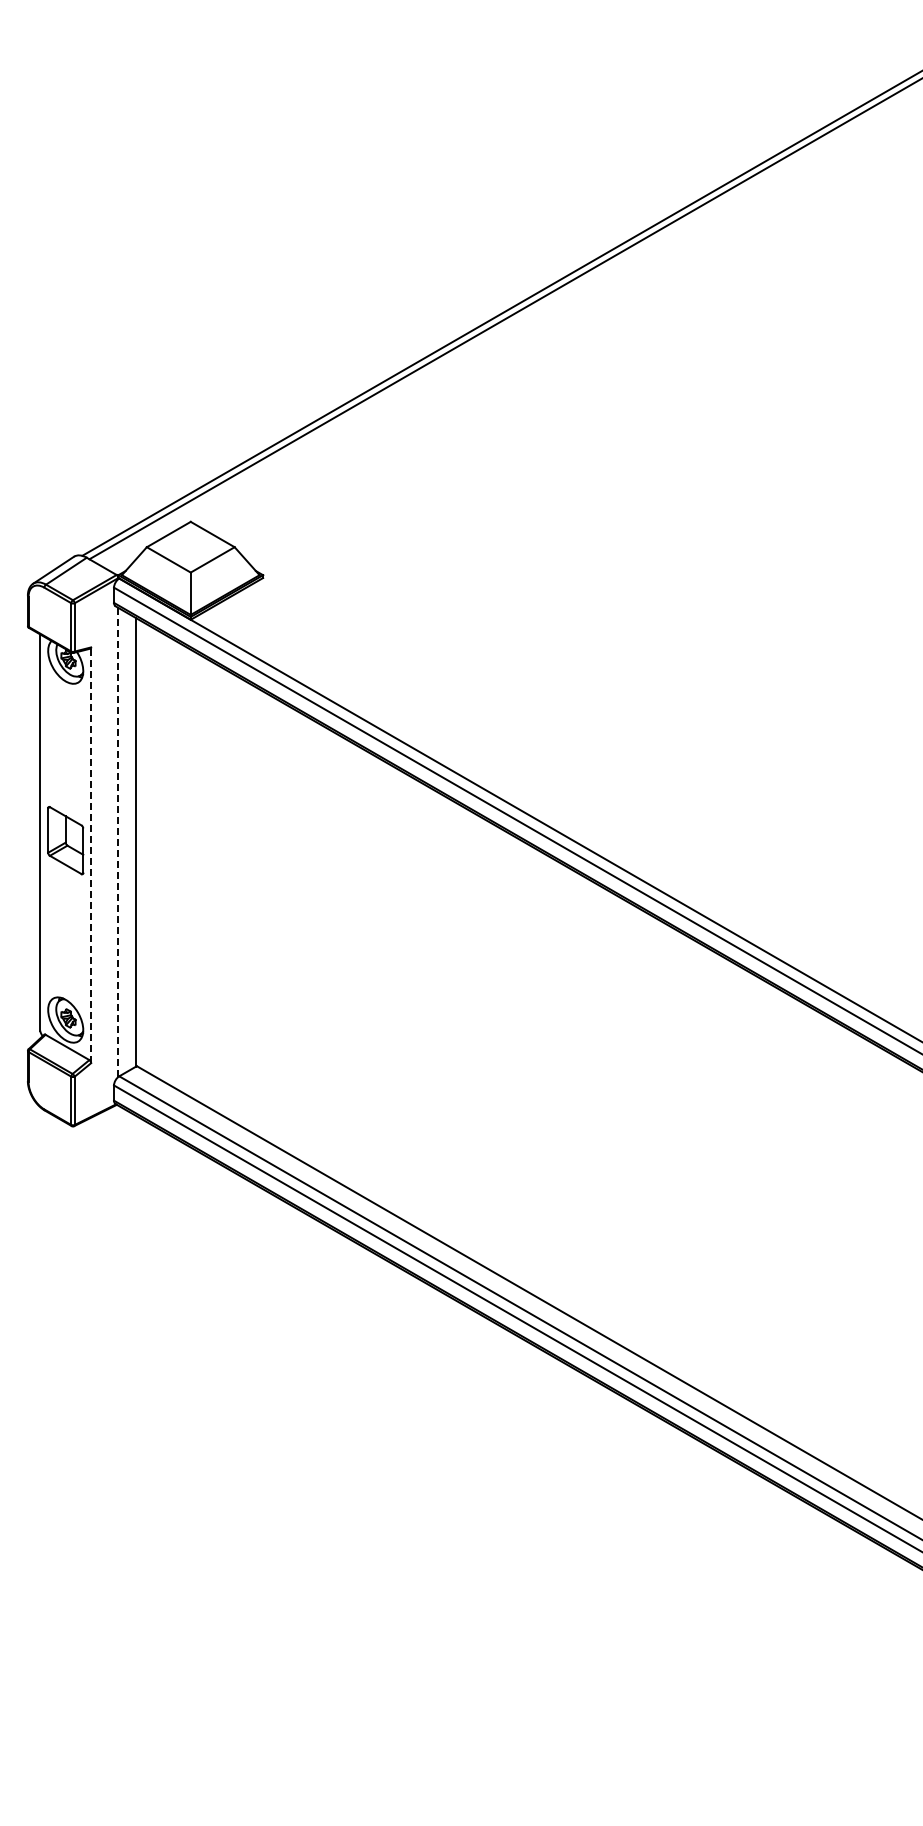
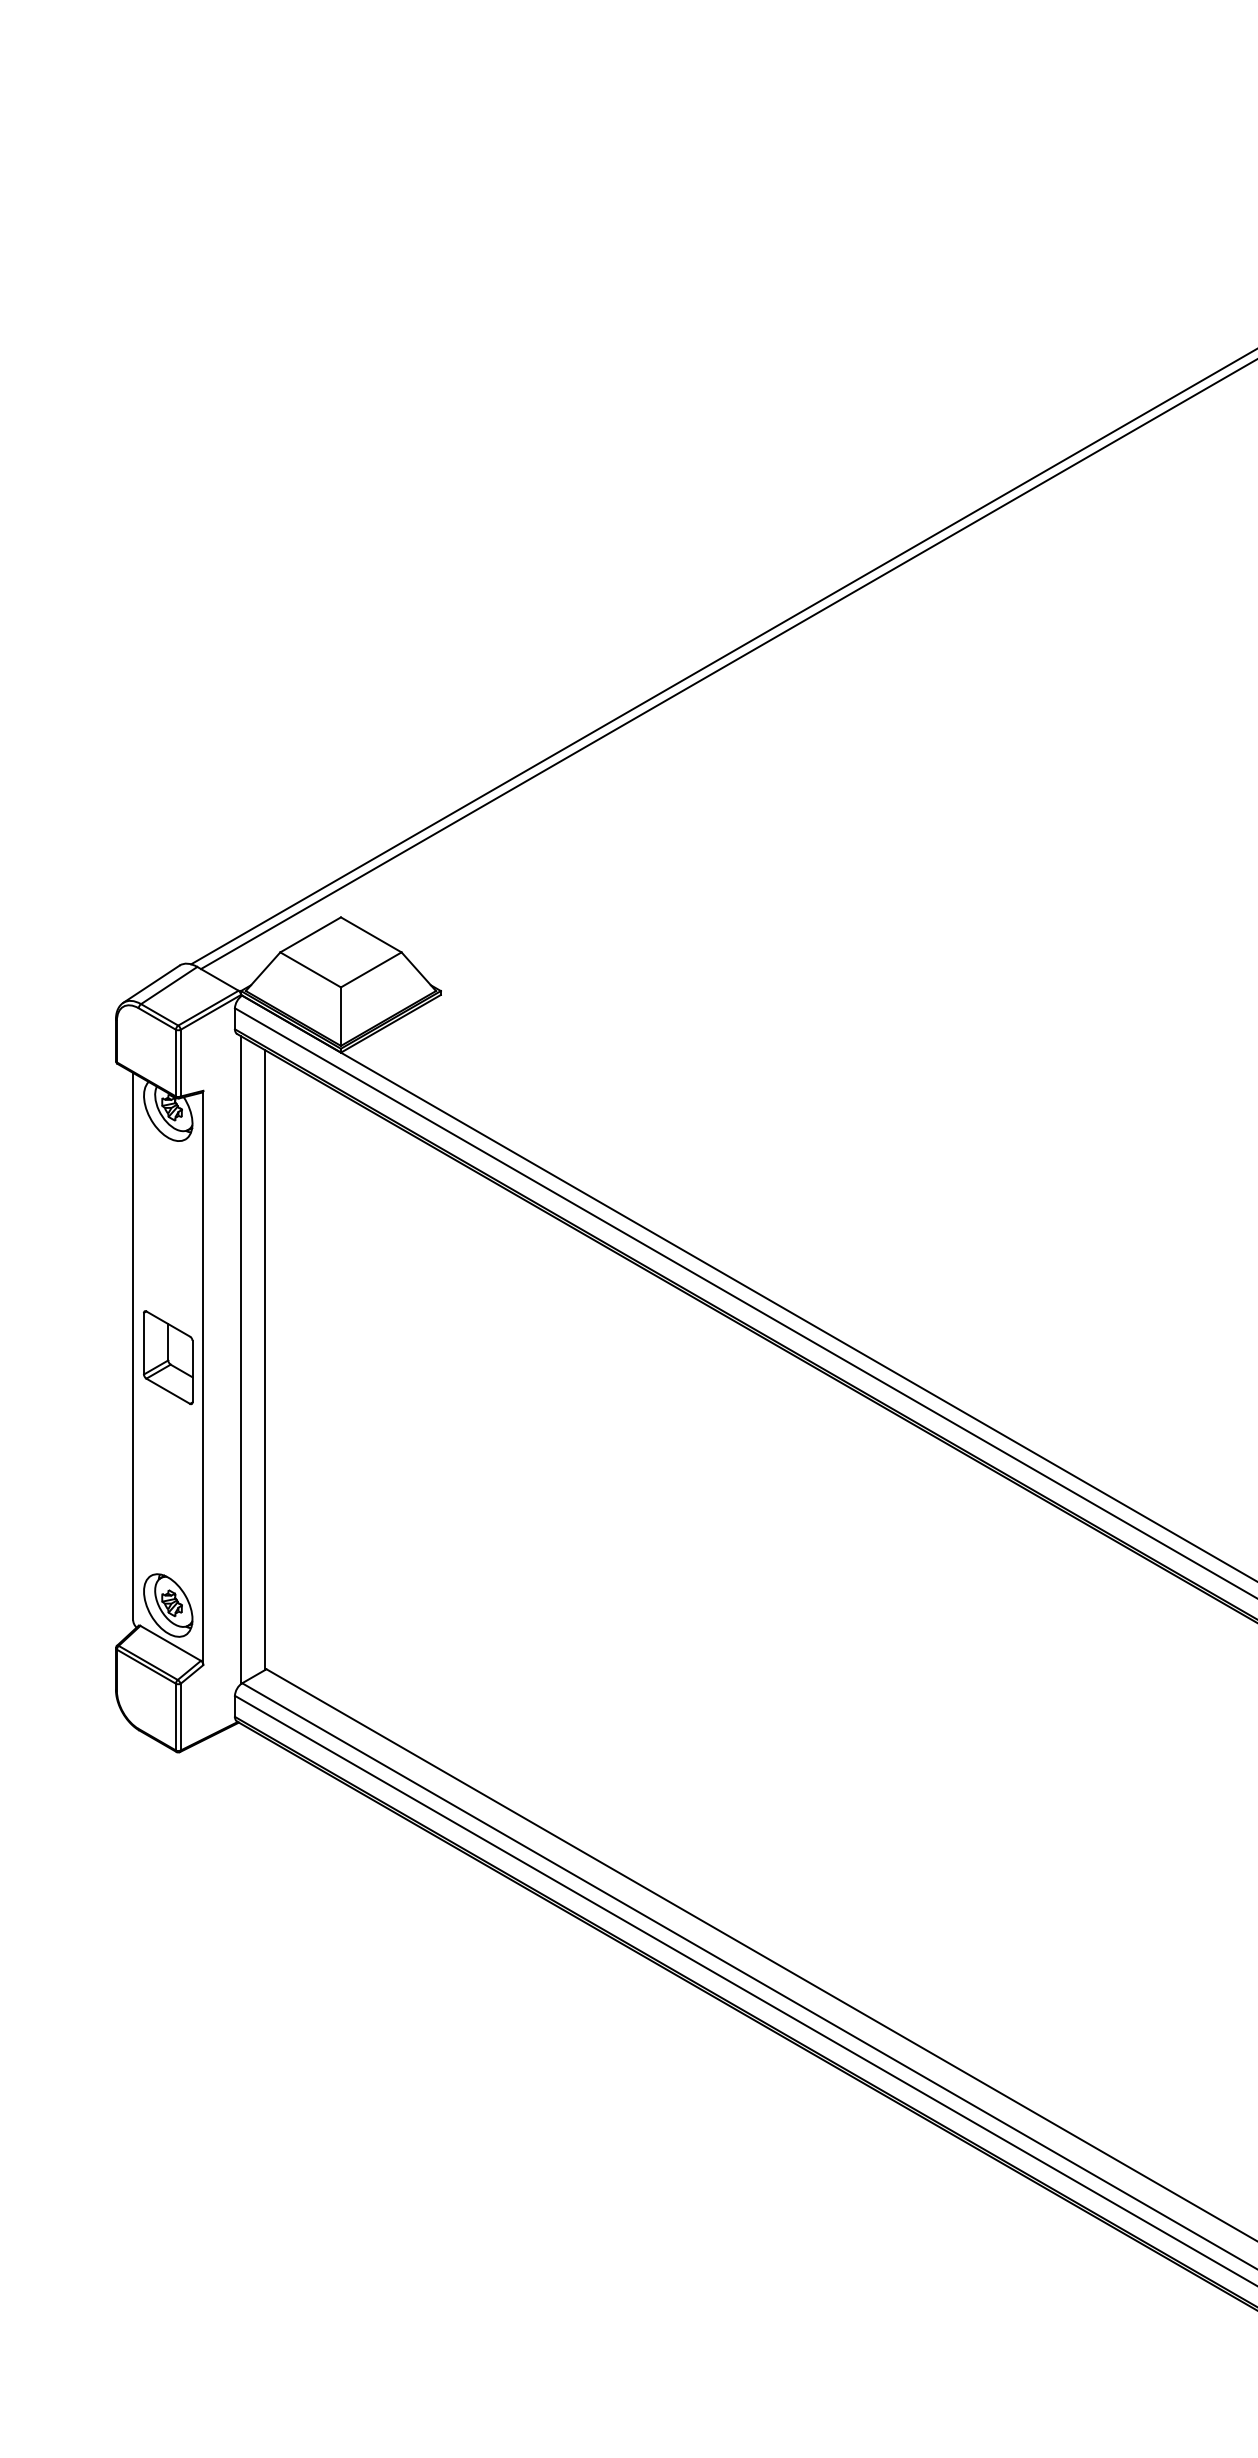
line: (118, 842) -> (241, 1360), dashed -> solid
line: (91, 855) -> (203, 1378), dashed -> solid

